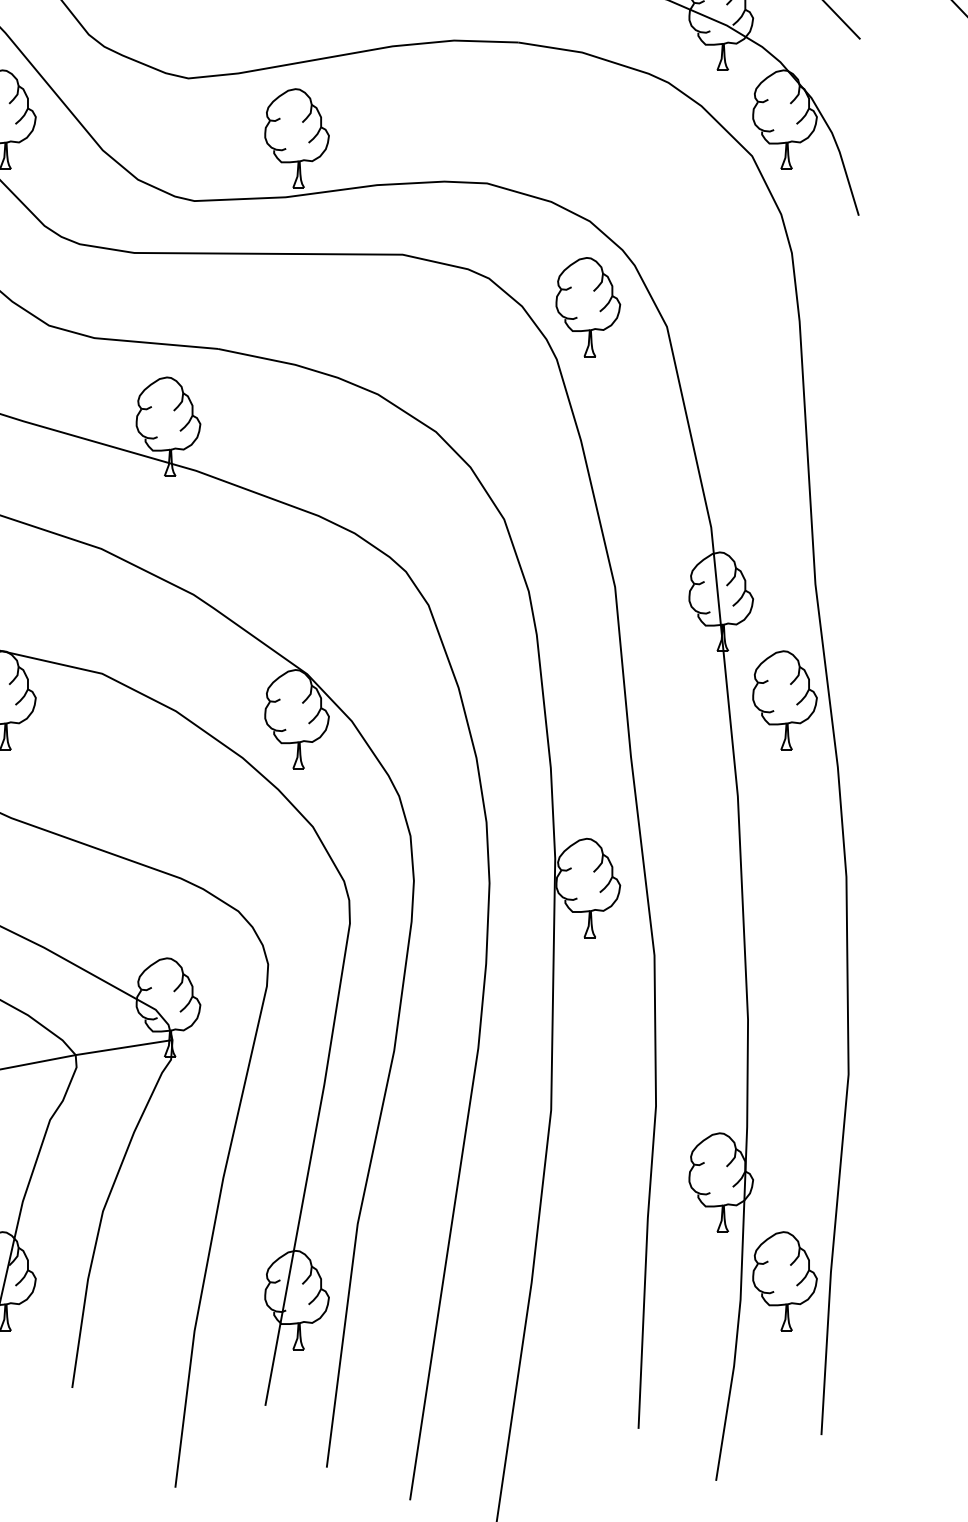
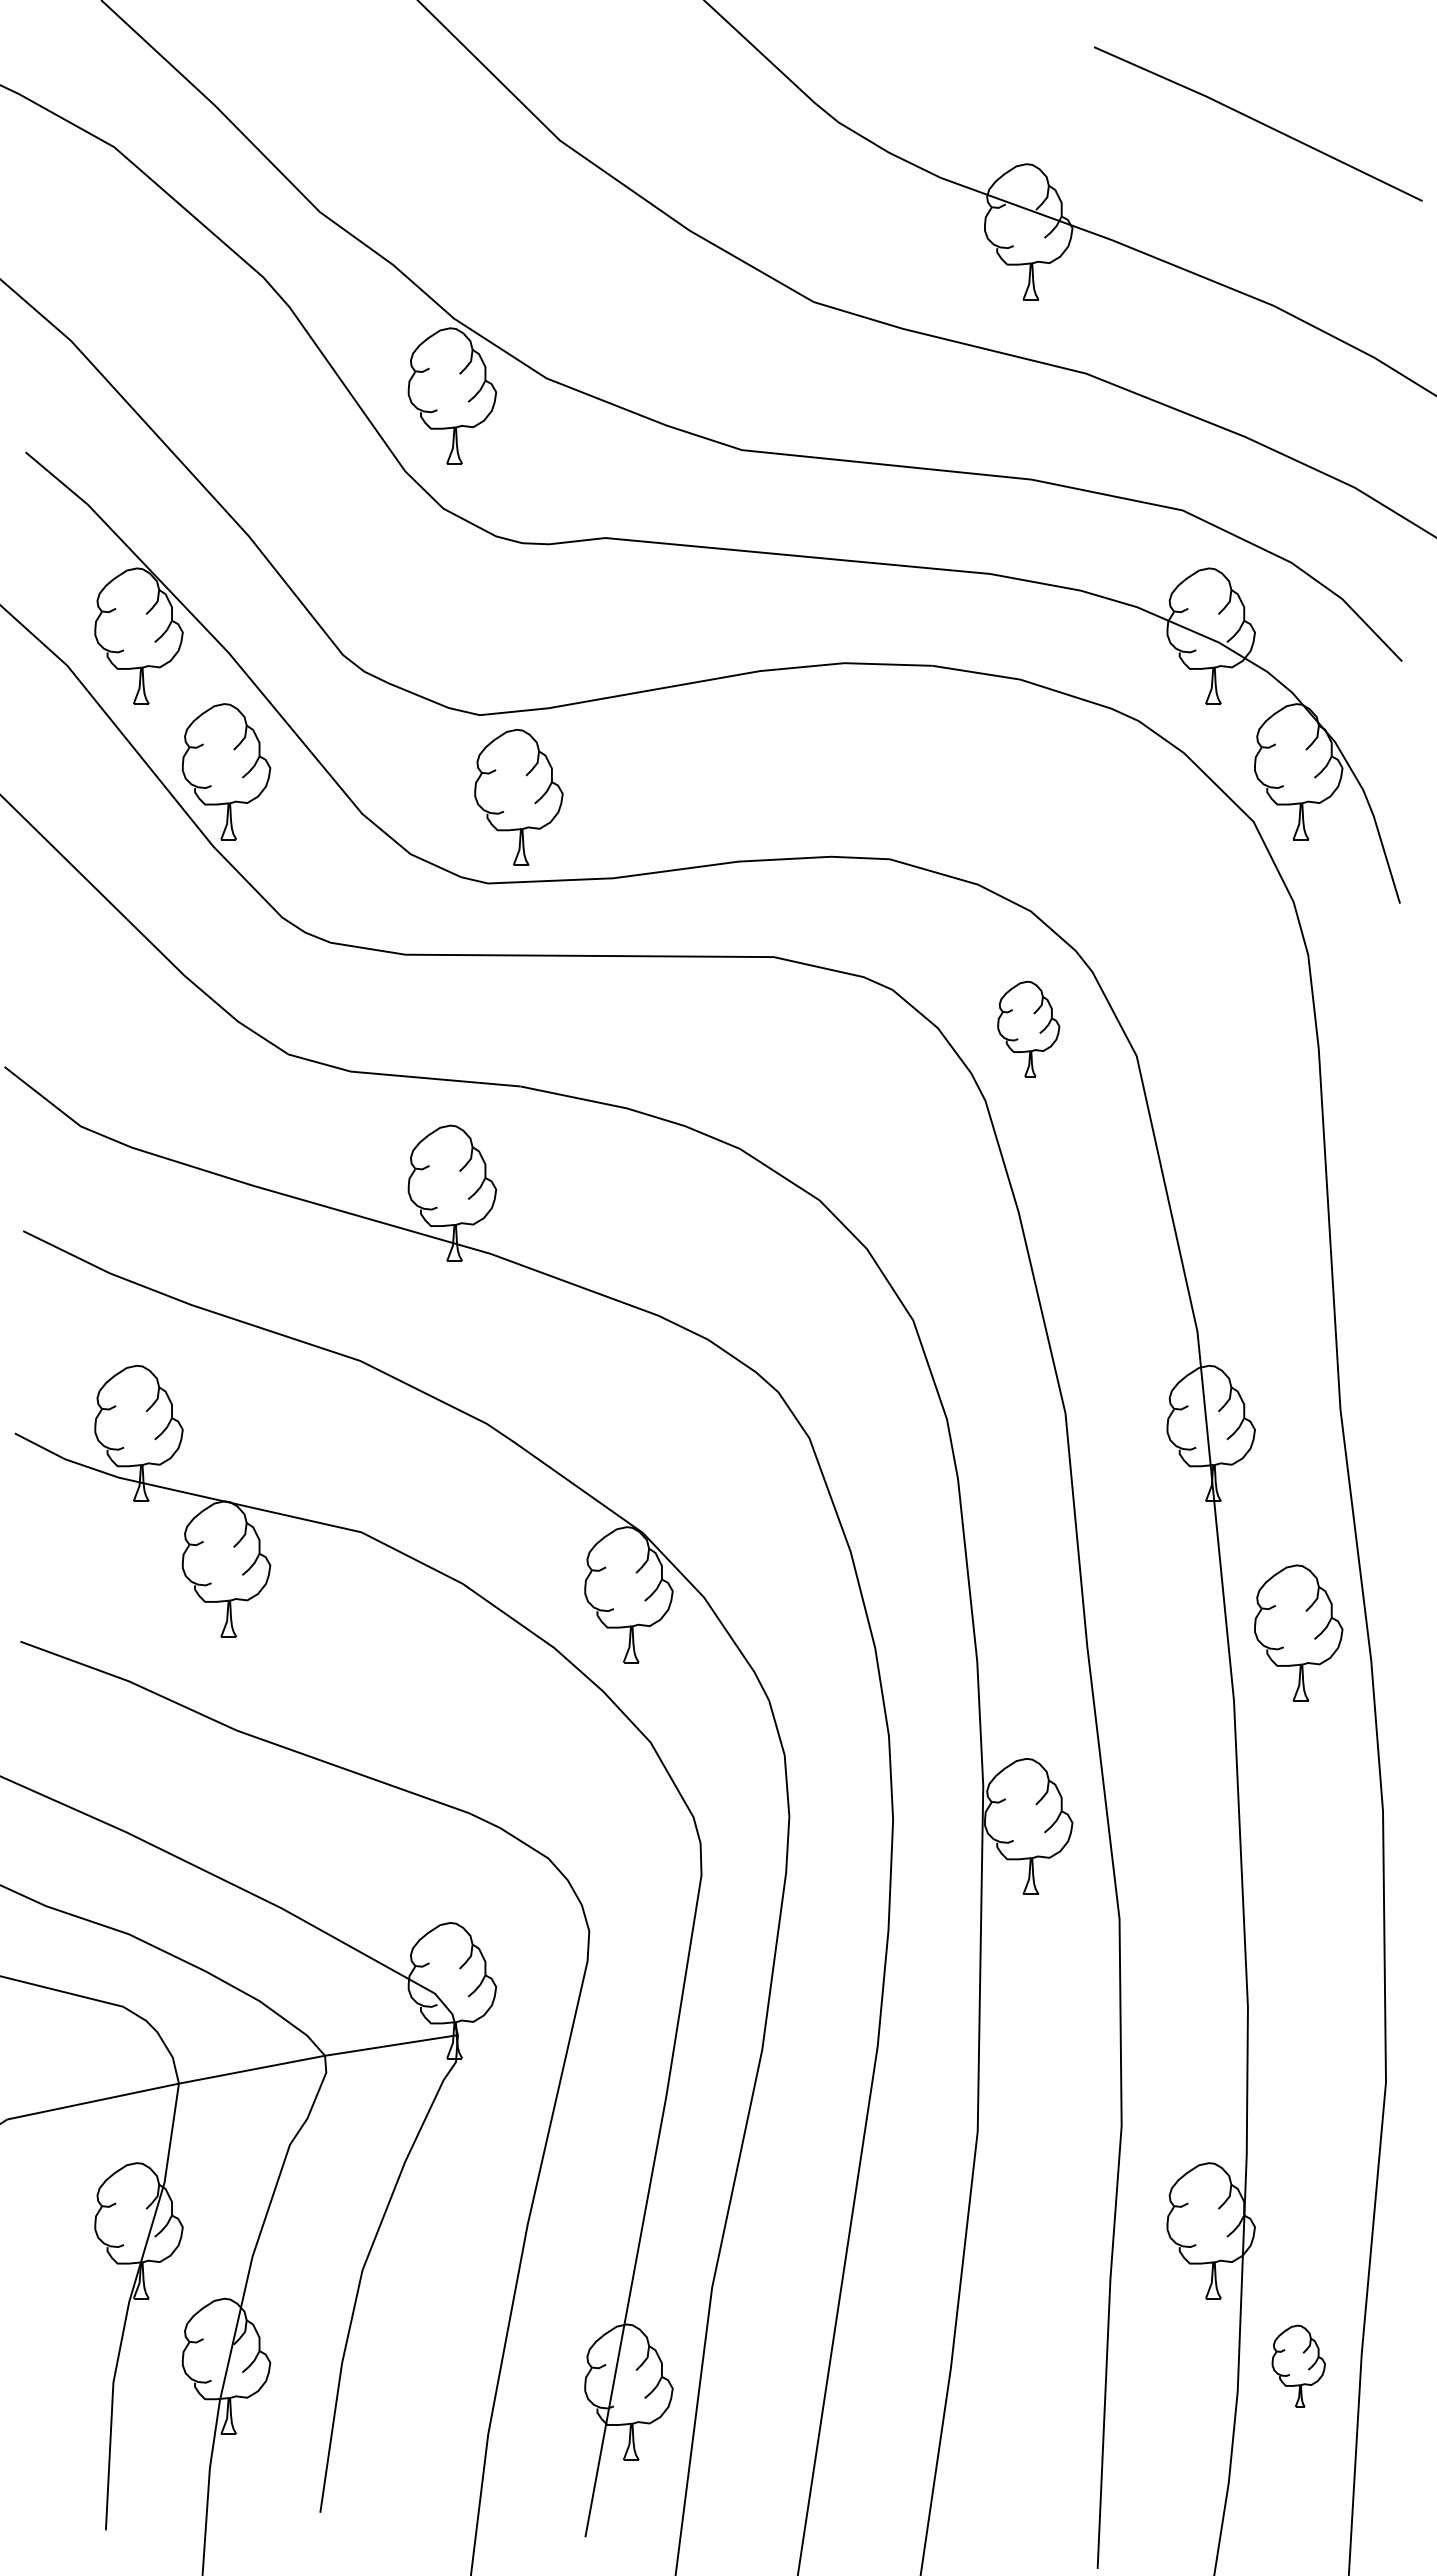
part: (296, 138) -> (518, 797), moved
part: (588, 306) -> (1028, 1028), size x0.7
part: (784, 700) -> (1298, 1632), moved
part: (784, 1280) -> (1298, 2365), size x0.6

